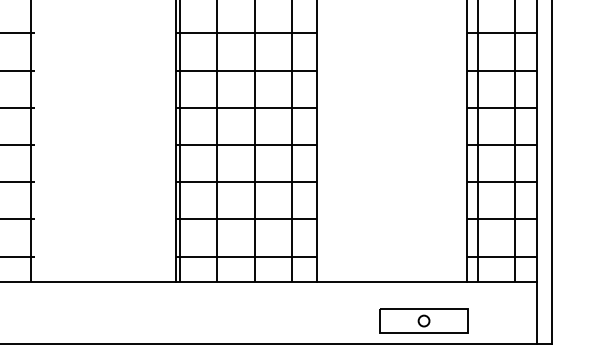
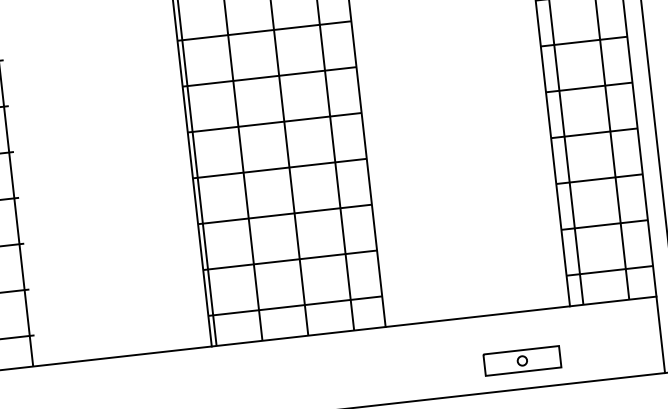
part: (423, 320) -> (521, 360), size x0.7

